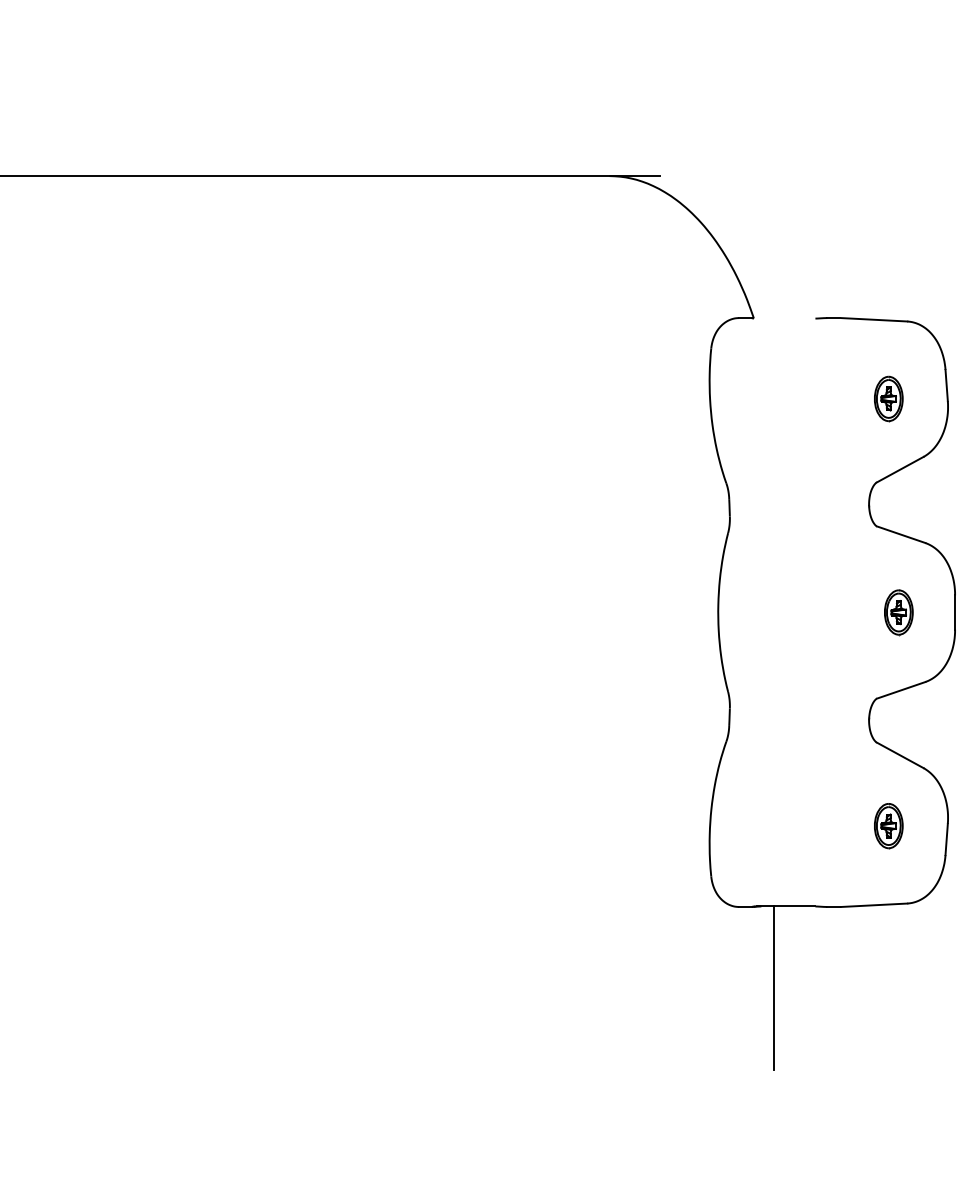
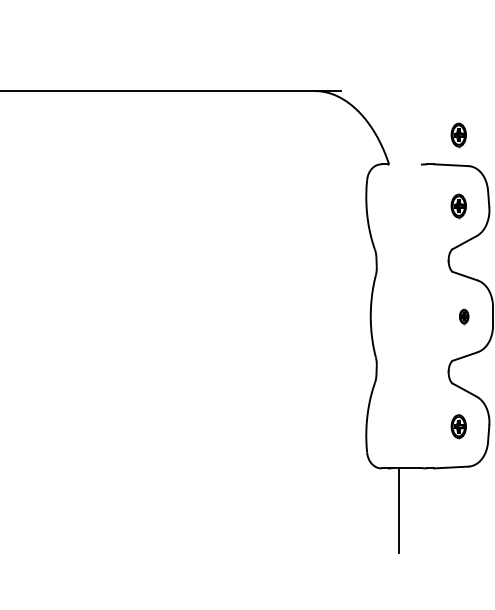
part: (888, 262) -> (458, 135), added
part: (899, 612) -> (464, 316), size x0.6

